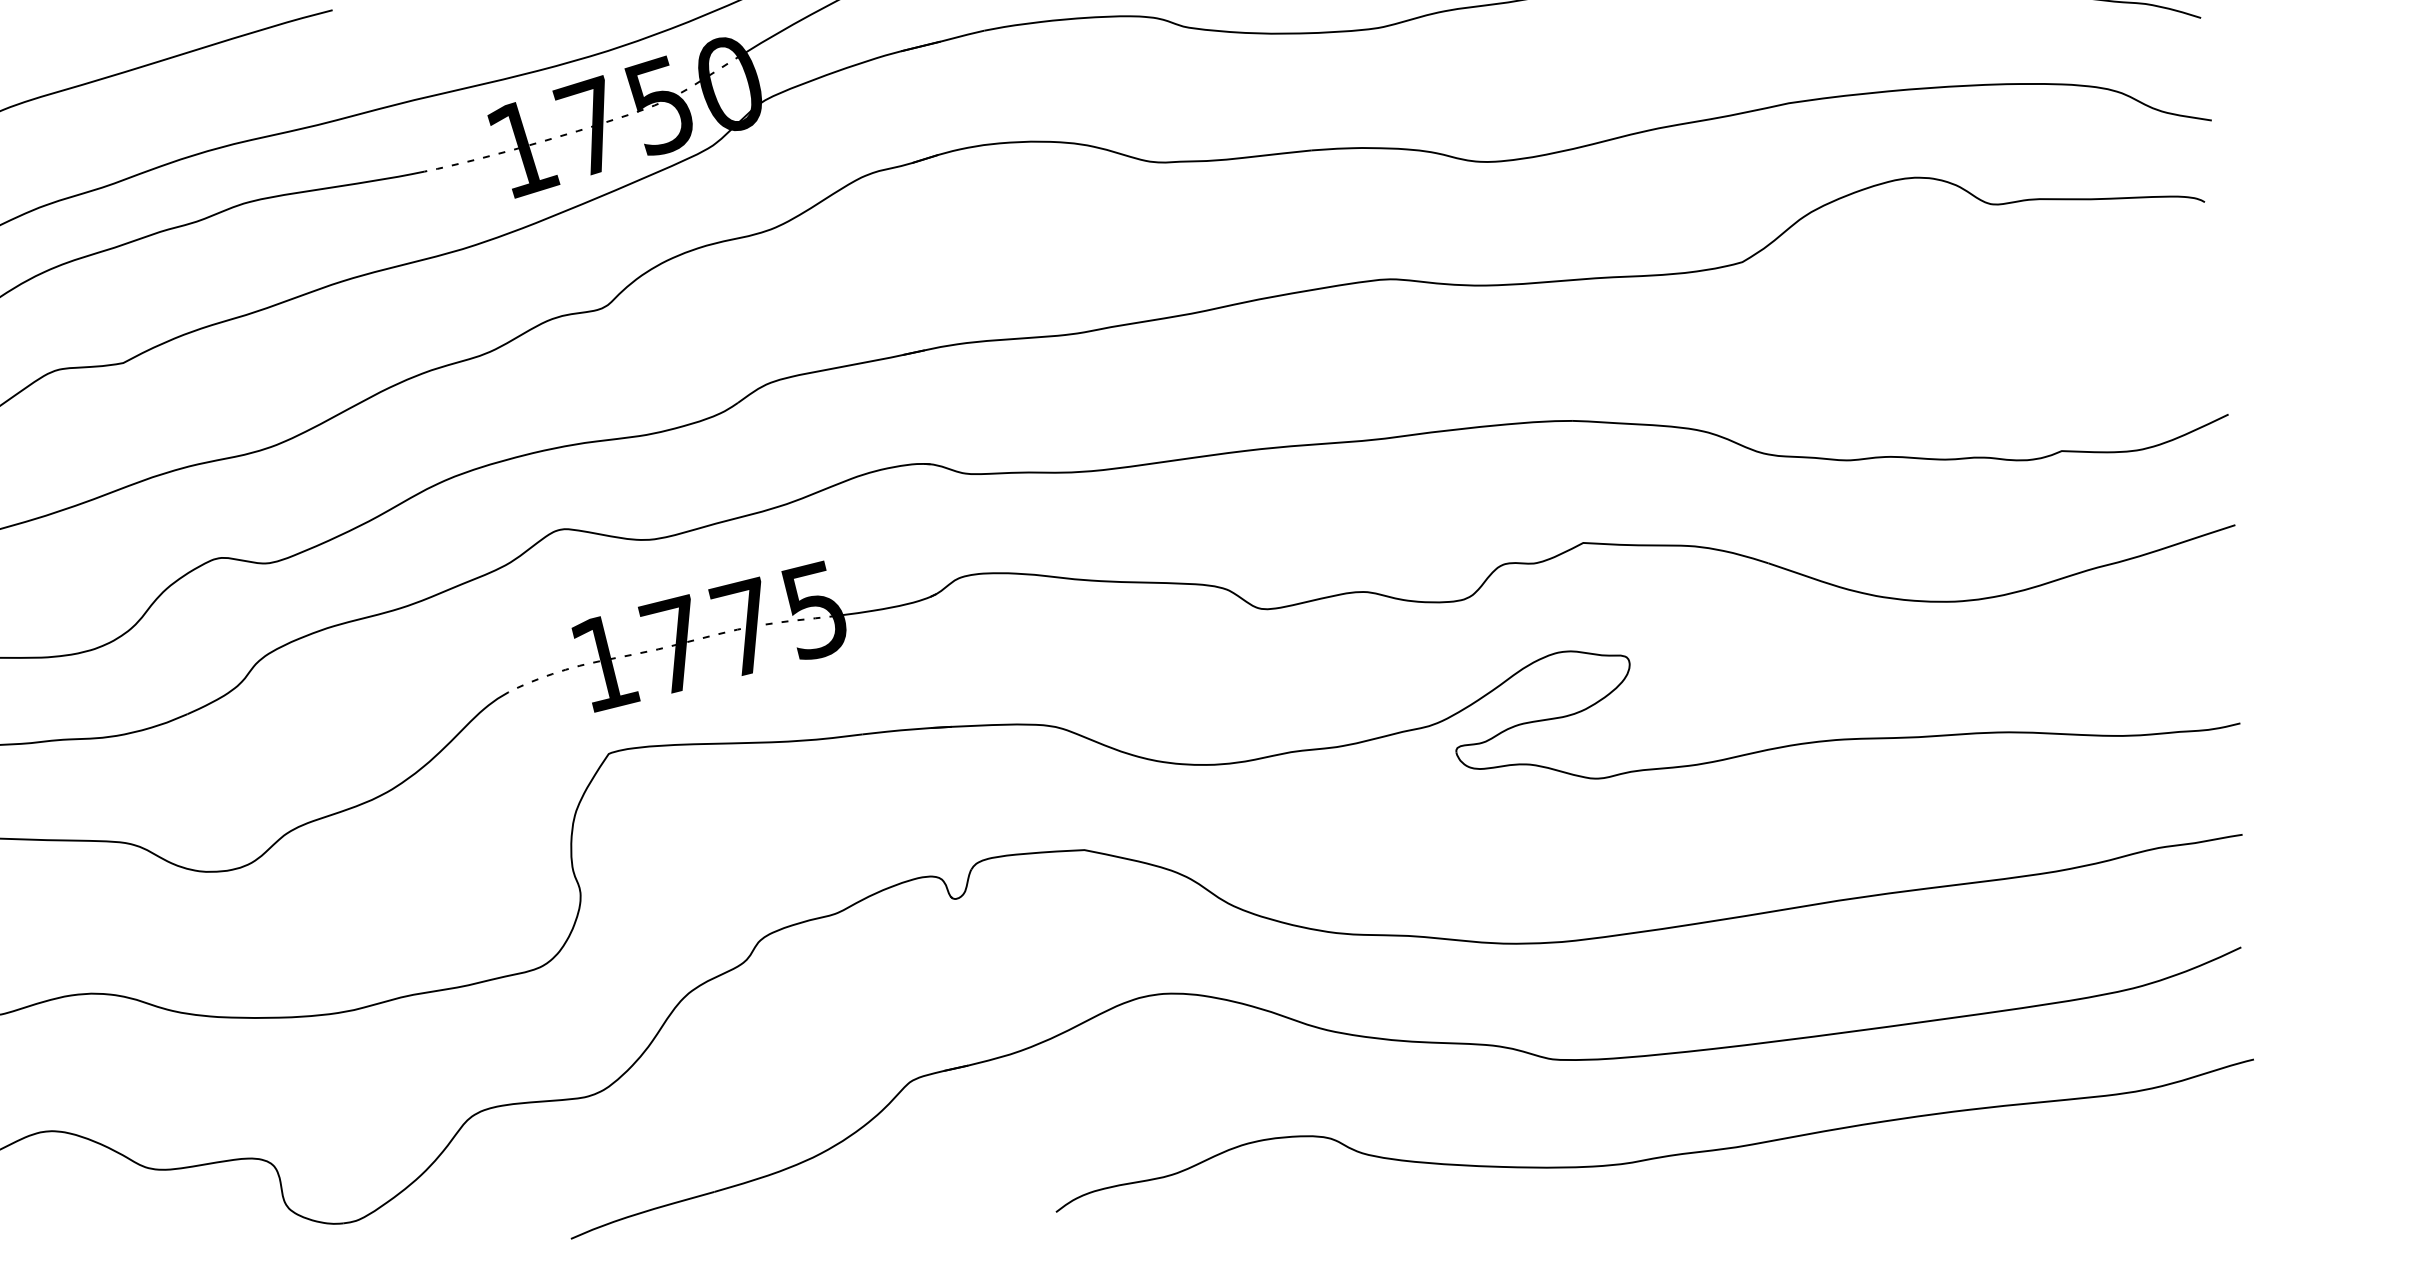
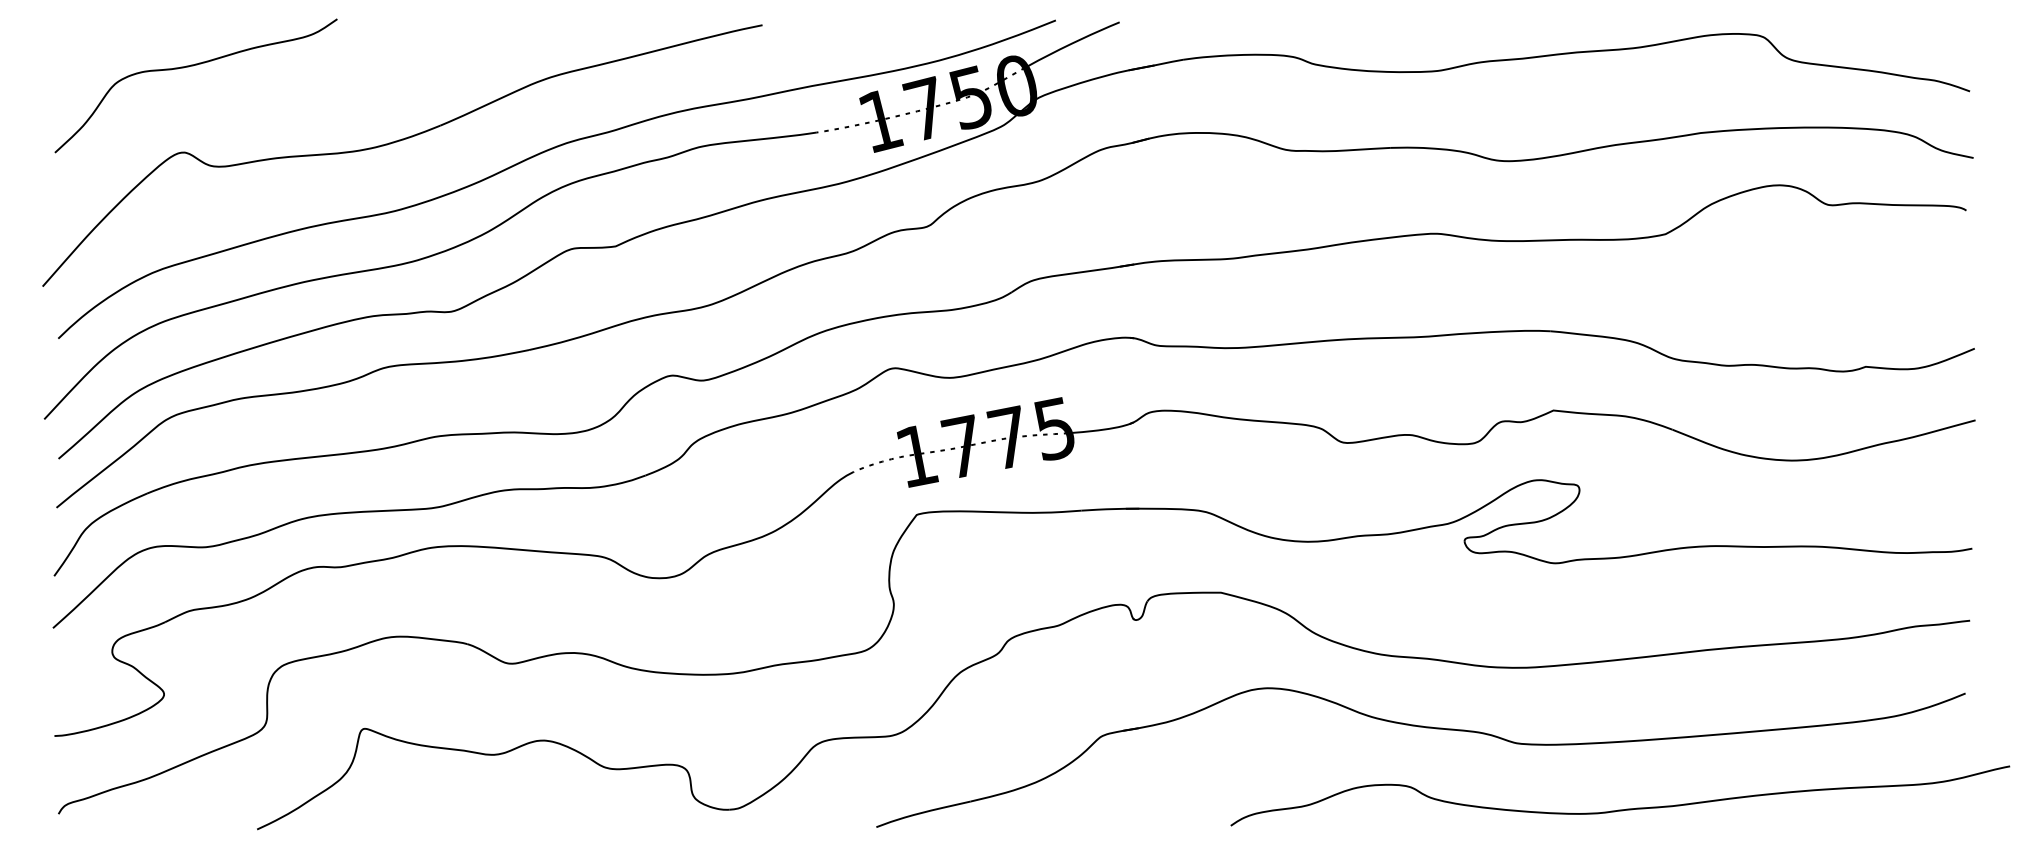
curve: (1656, 1156) -> (1620, 809), moved

